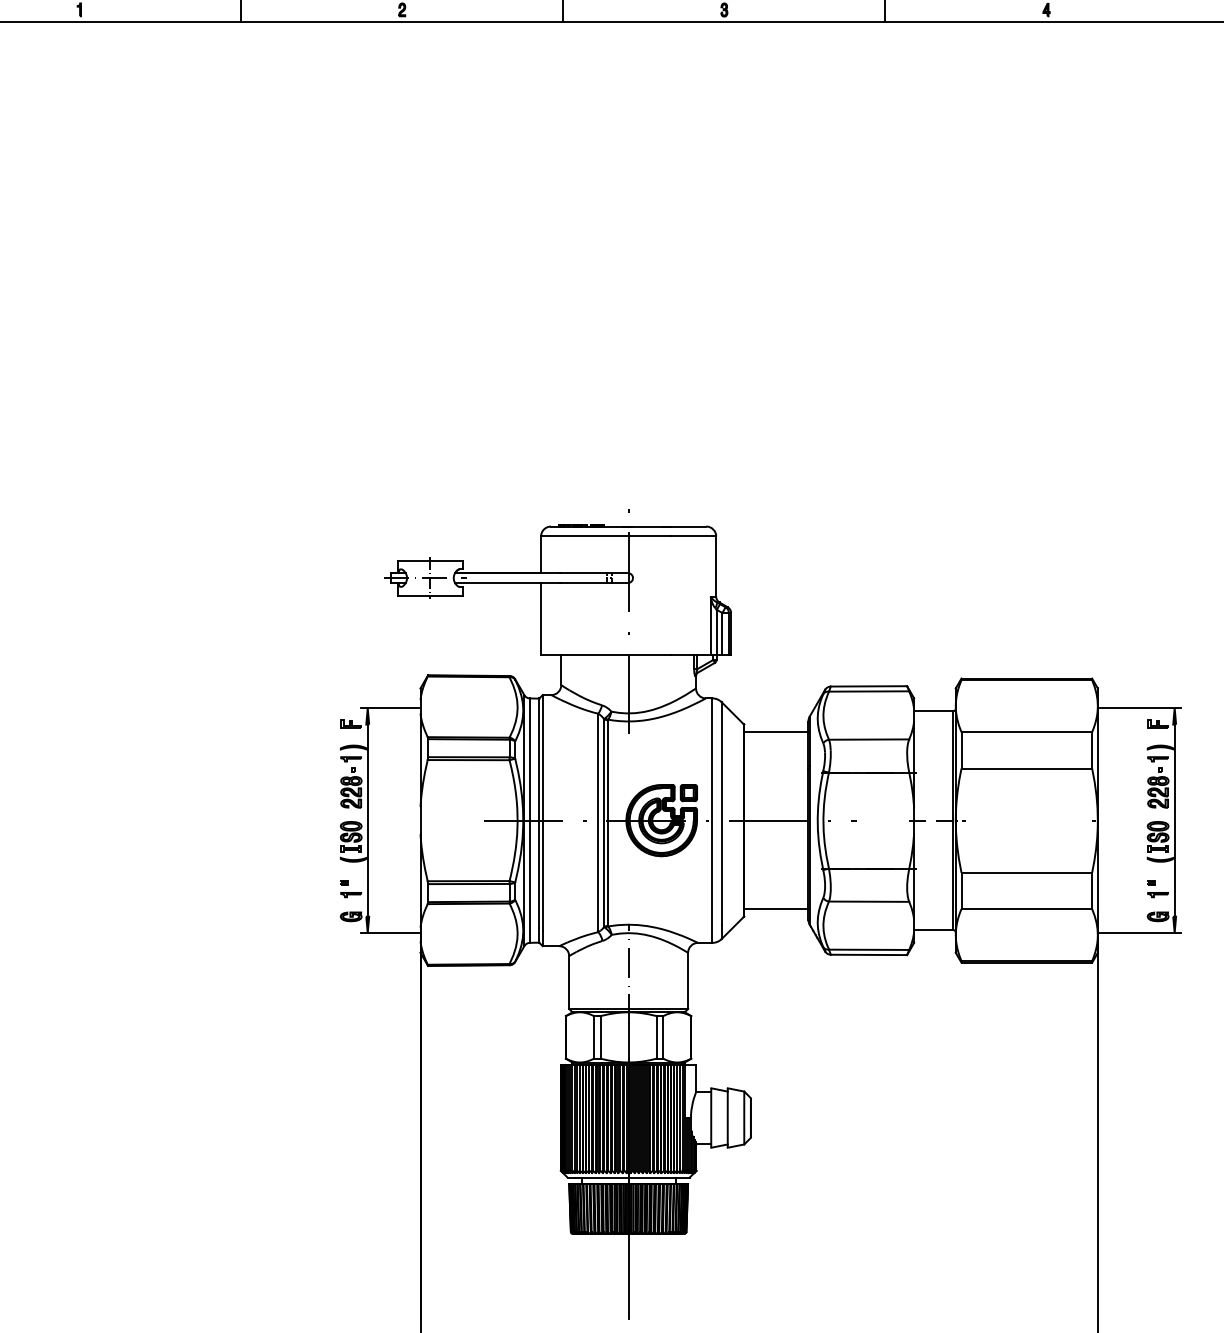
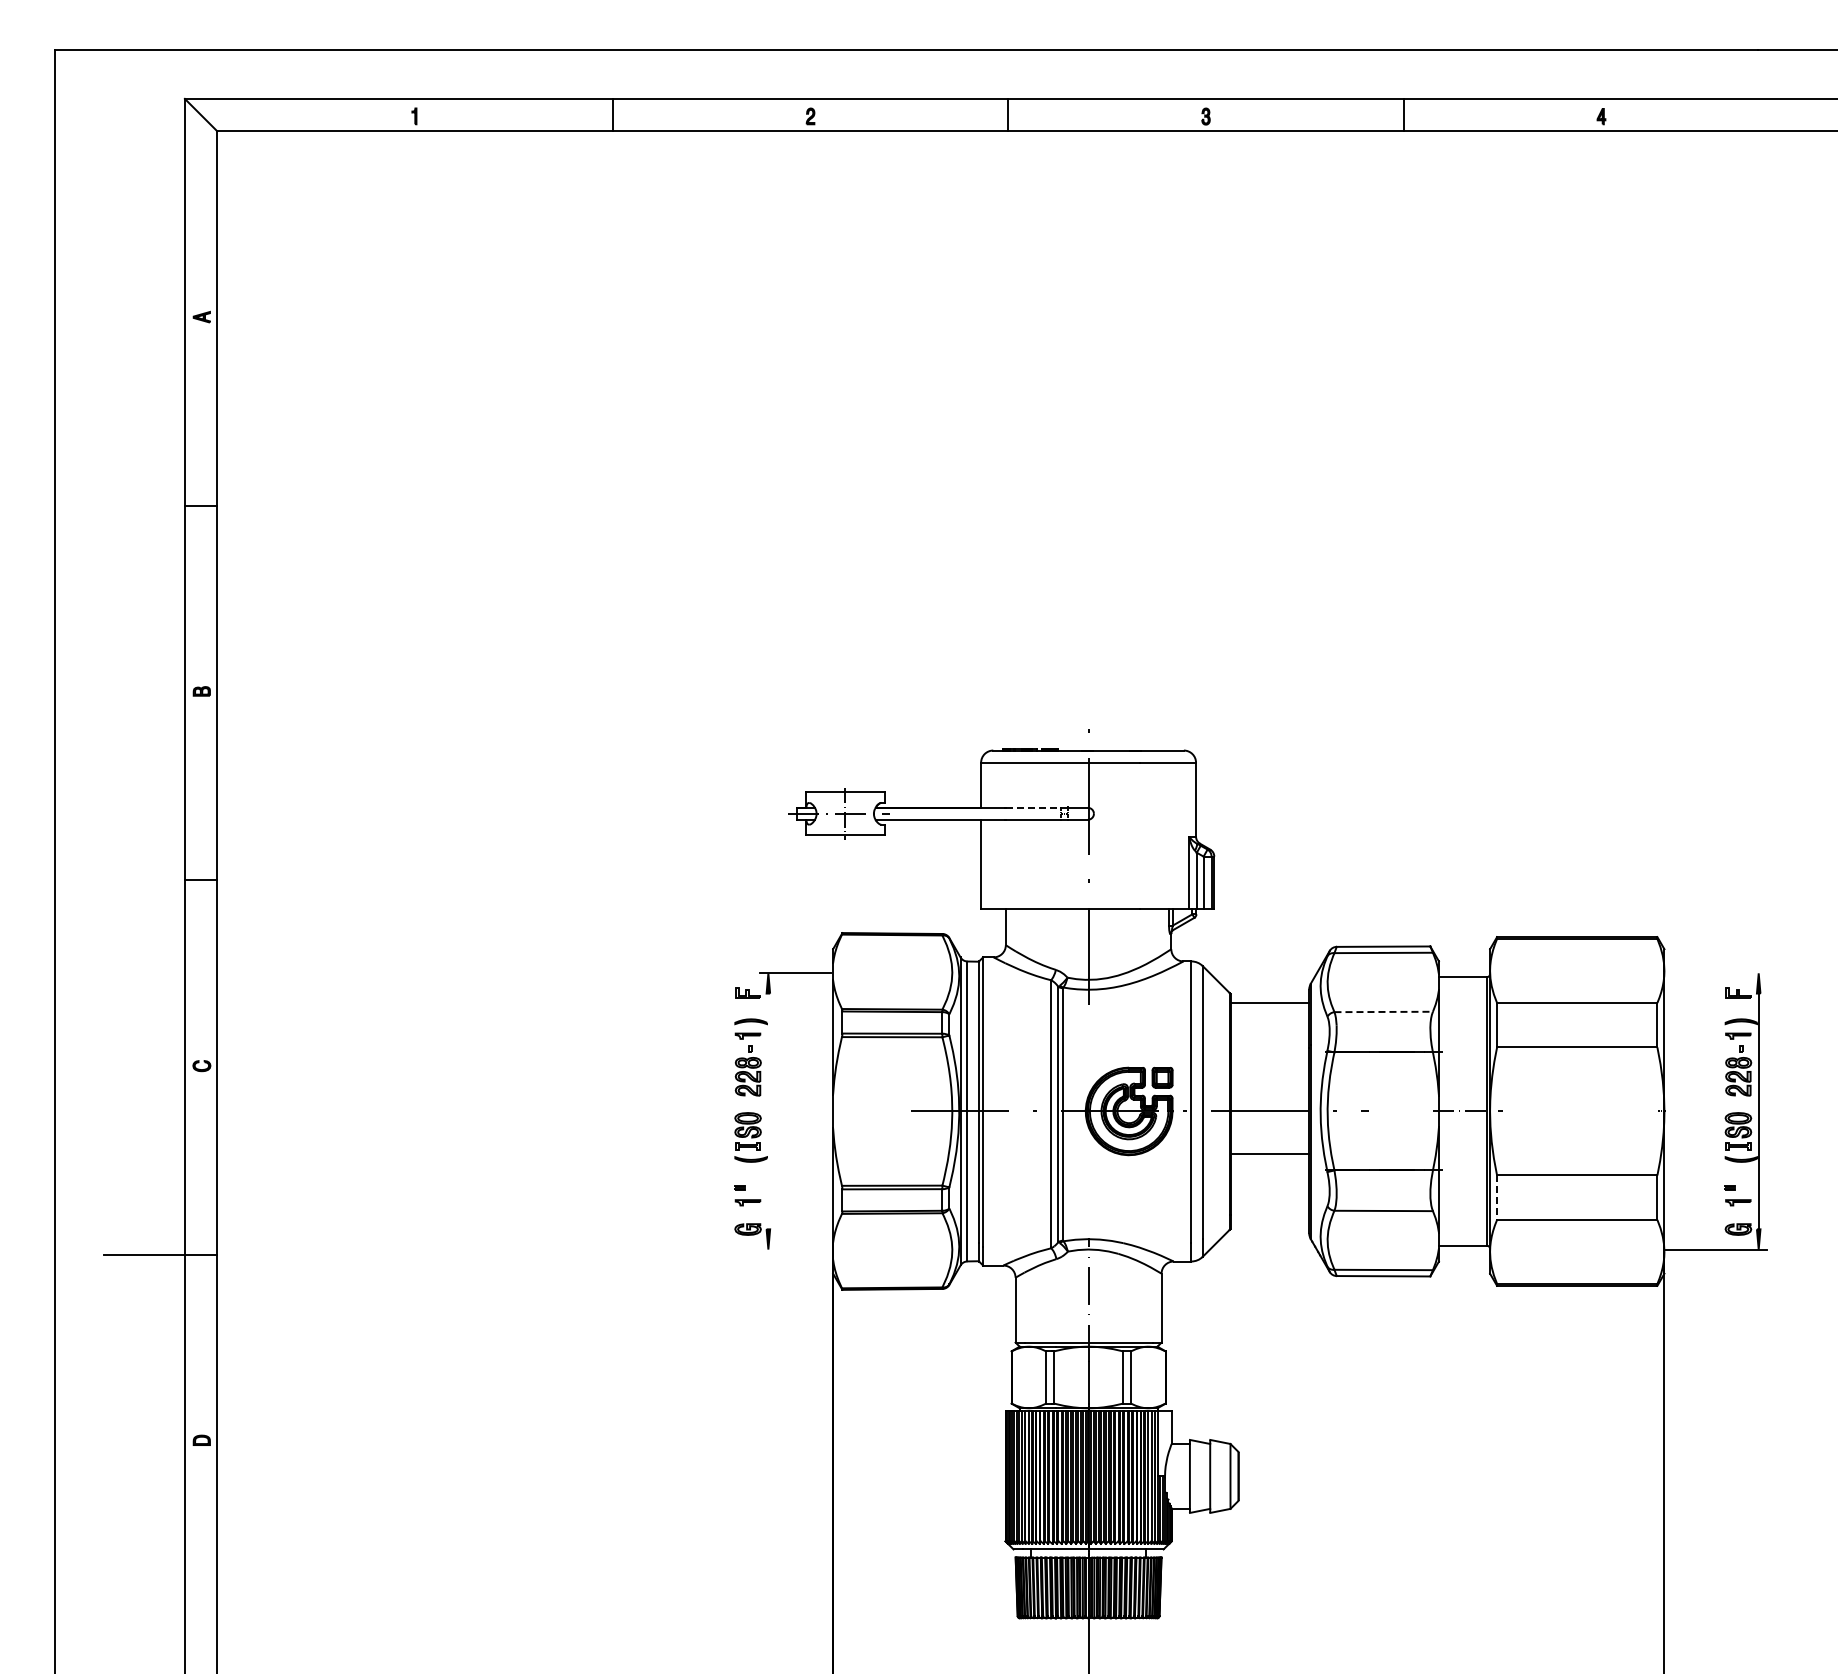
line: (583, 572) -> (1033, 807), solid -> dashed
line: (1140, 708) -> (1716, 973), removed
line: (869, 739) -> (1384, 1011), solid -> dashed
line: (367, 820) -> (768, 1111), removed
line: (961, 891) -> (1497, 1198), solid -> dashed
line: (776, 909) -> (1269, 1154), moved
line: (389, 933) -> (795, 1249), removed

